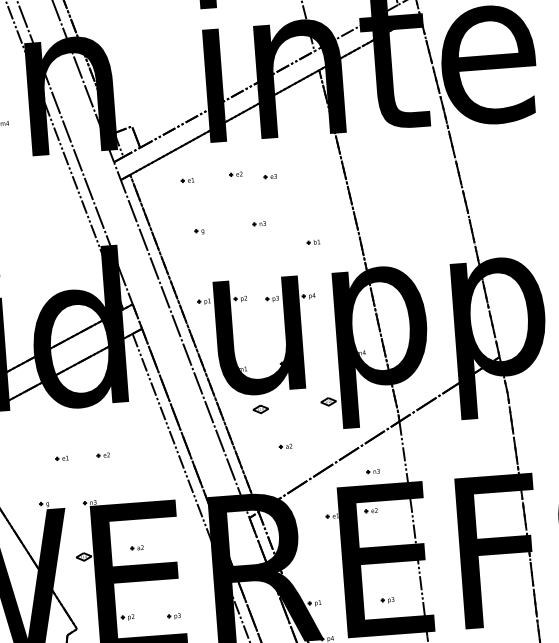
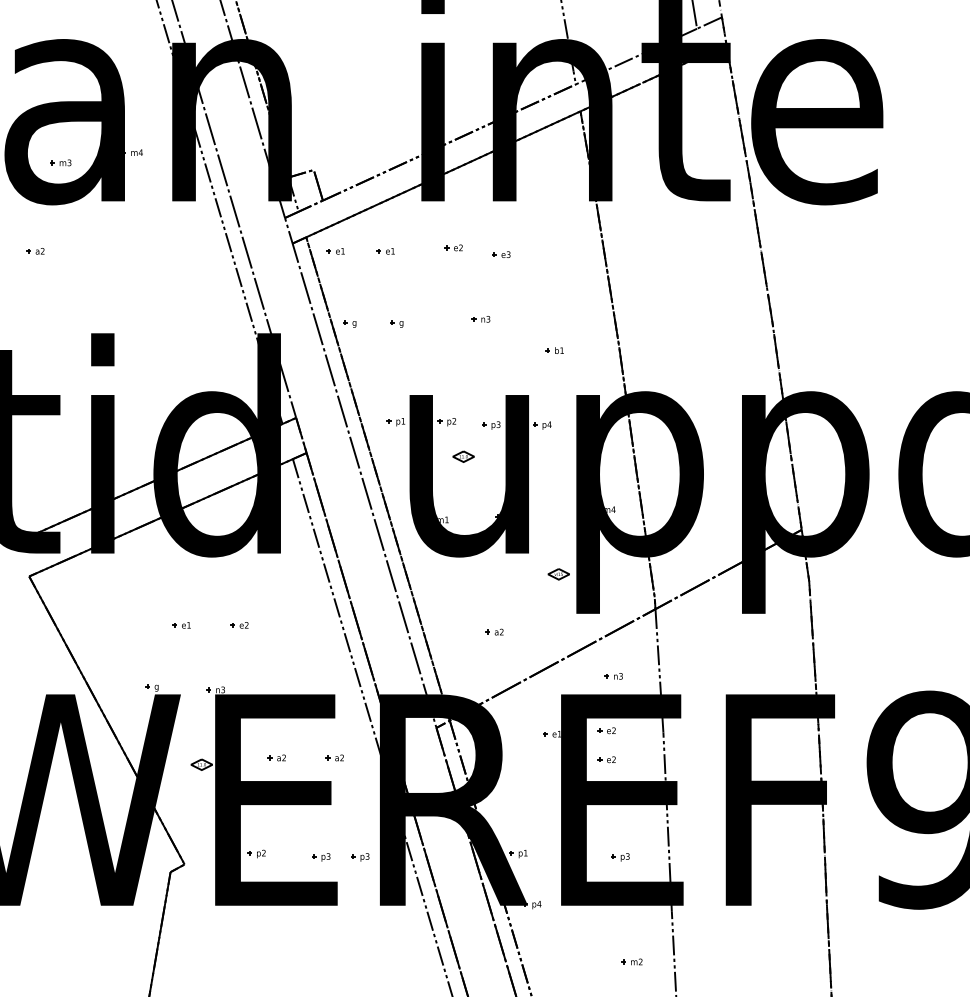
part: (151, 183) -> (335, 251), added
part: (165, 234) -> (349, 323), added
part: (260, 409) -> (463, 456), moved
part: (372, 531) -> (606, 759), added
part: (178, 544) -> (334, 757), added
part: (202, 614) -> (360, 857), added

